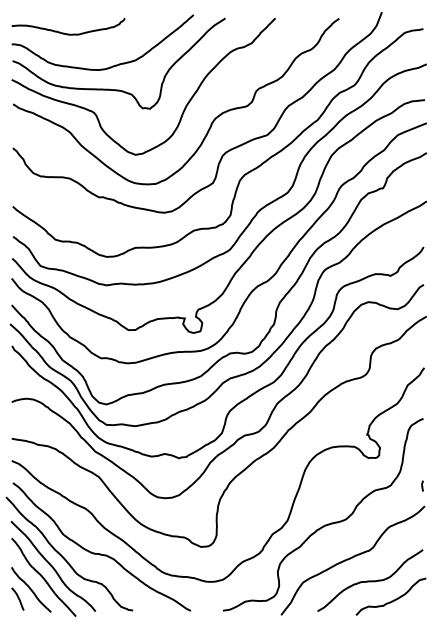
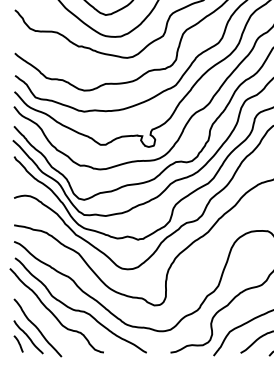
curve: (52, 566) -> (44, 319), removed

